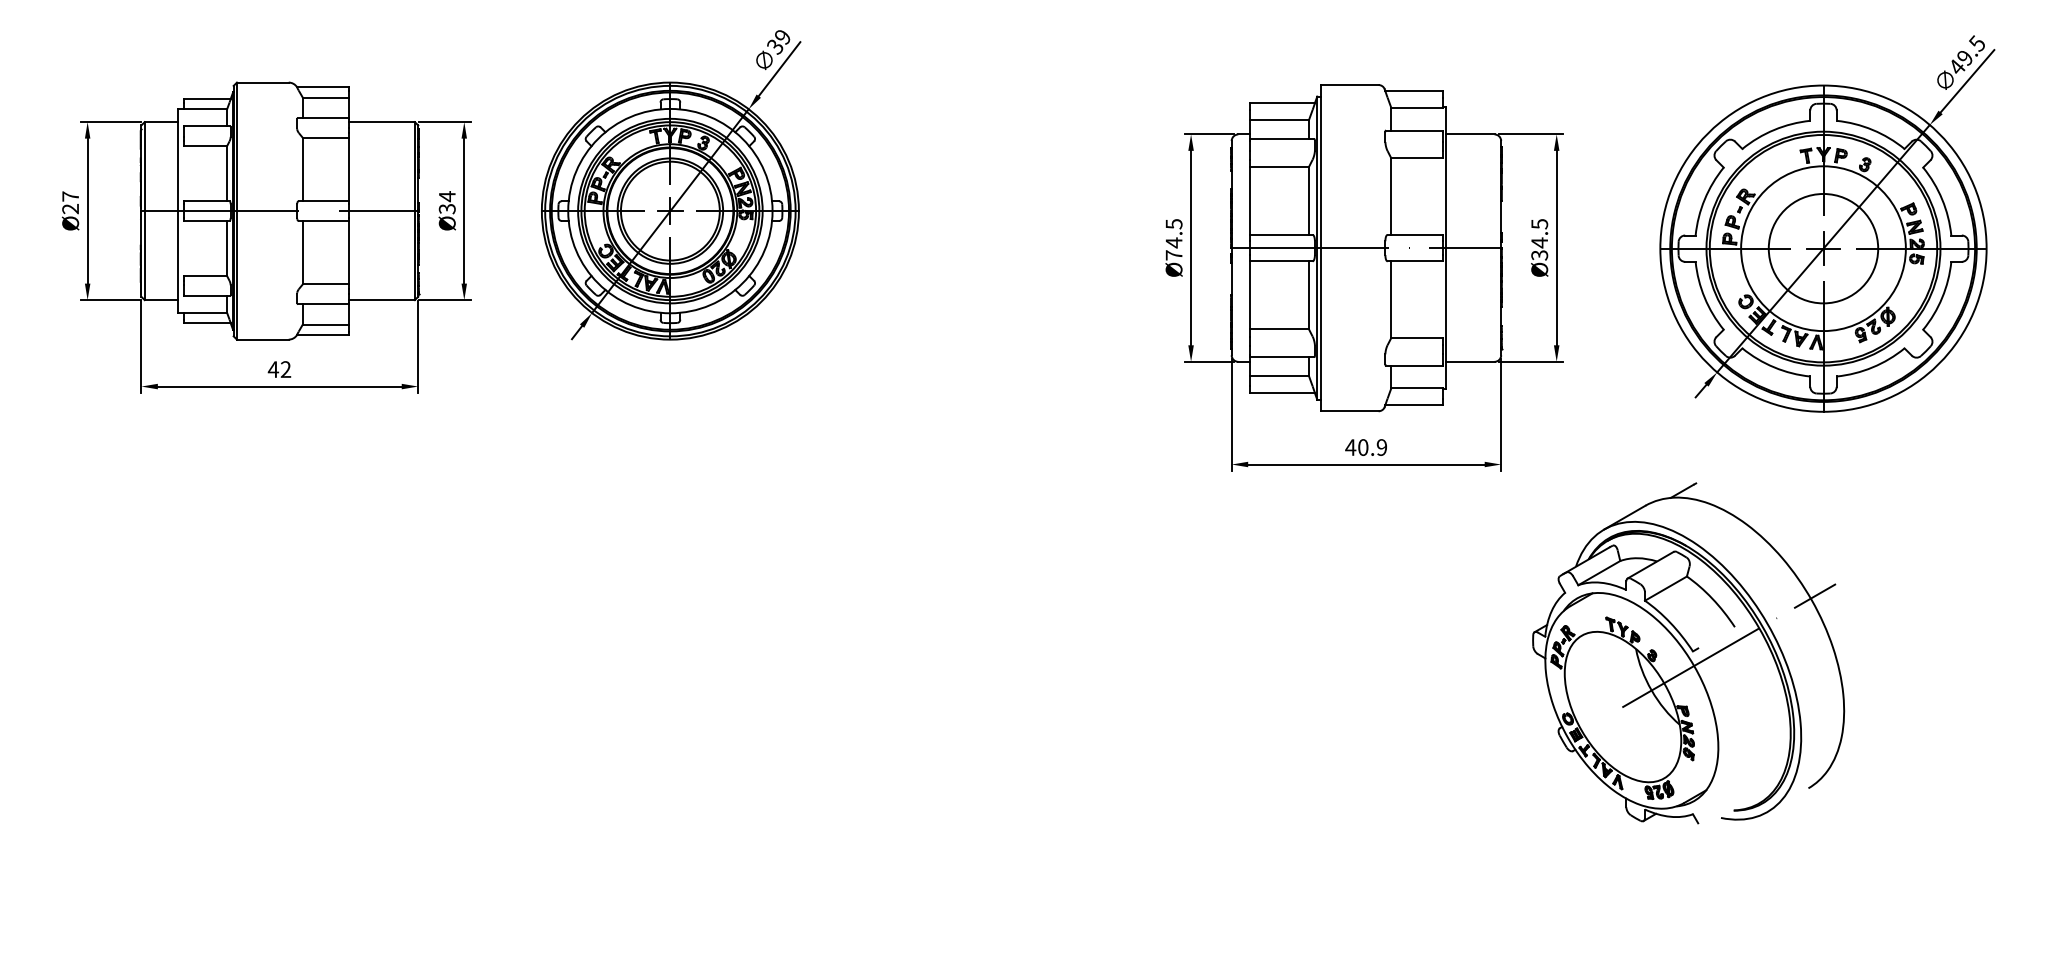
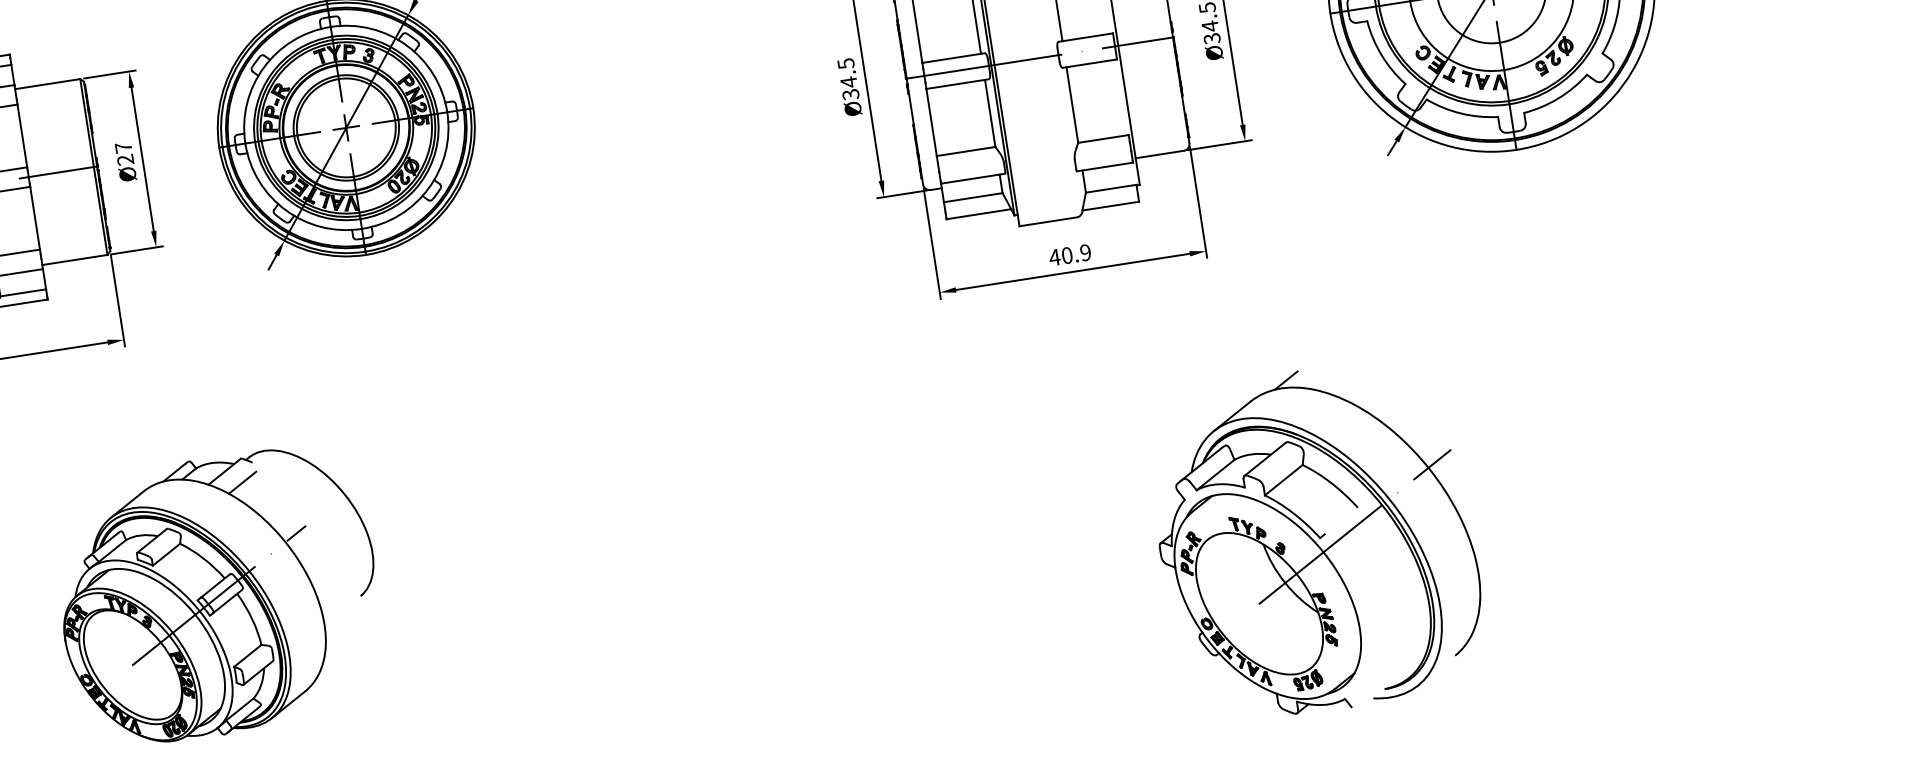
text: (447, 202) -> (124, 153), Ø34 -> Ø27
text: (1173, 255) -> (850, 94), Ø74.5 -> Ø34.5
part: (472, 653) -> (218, 595), added
part: (1688, 653) -> (1316, 540), moved

